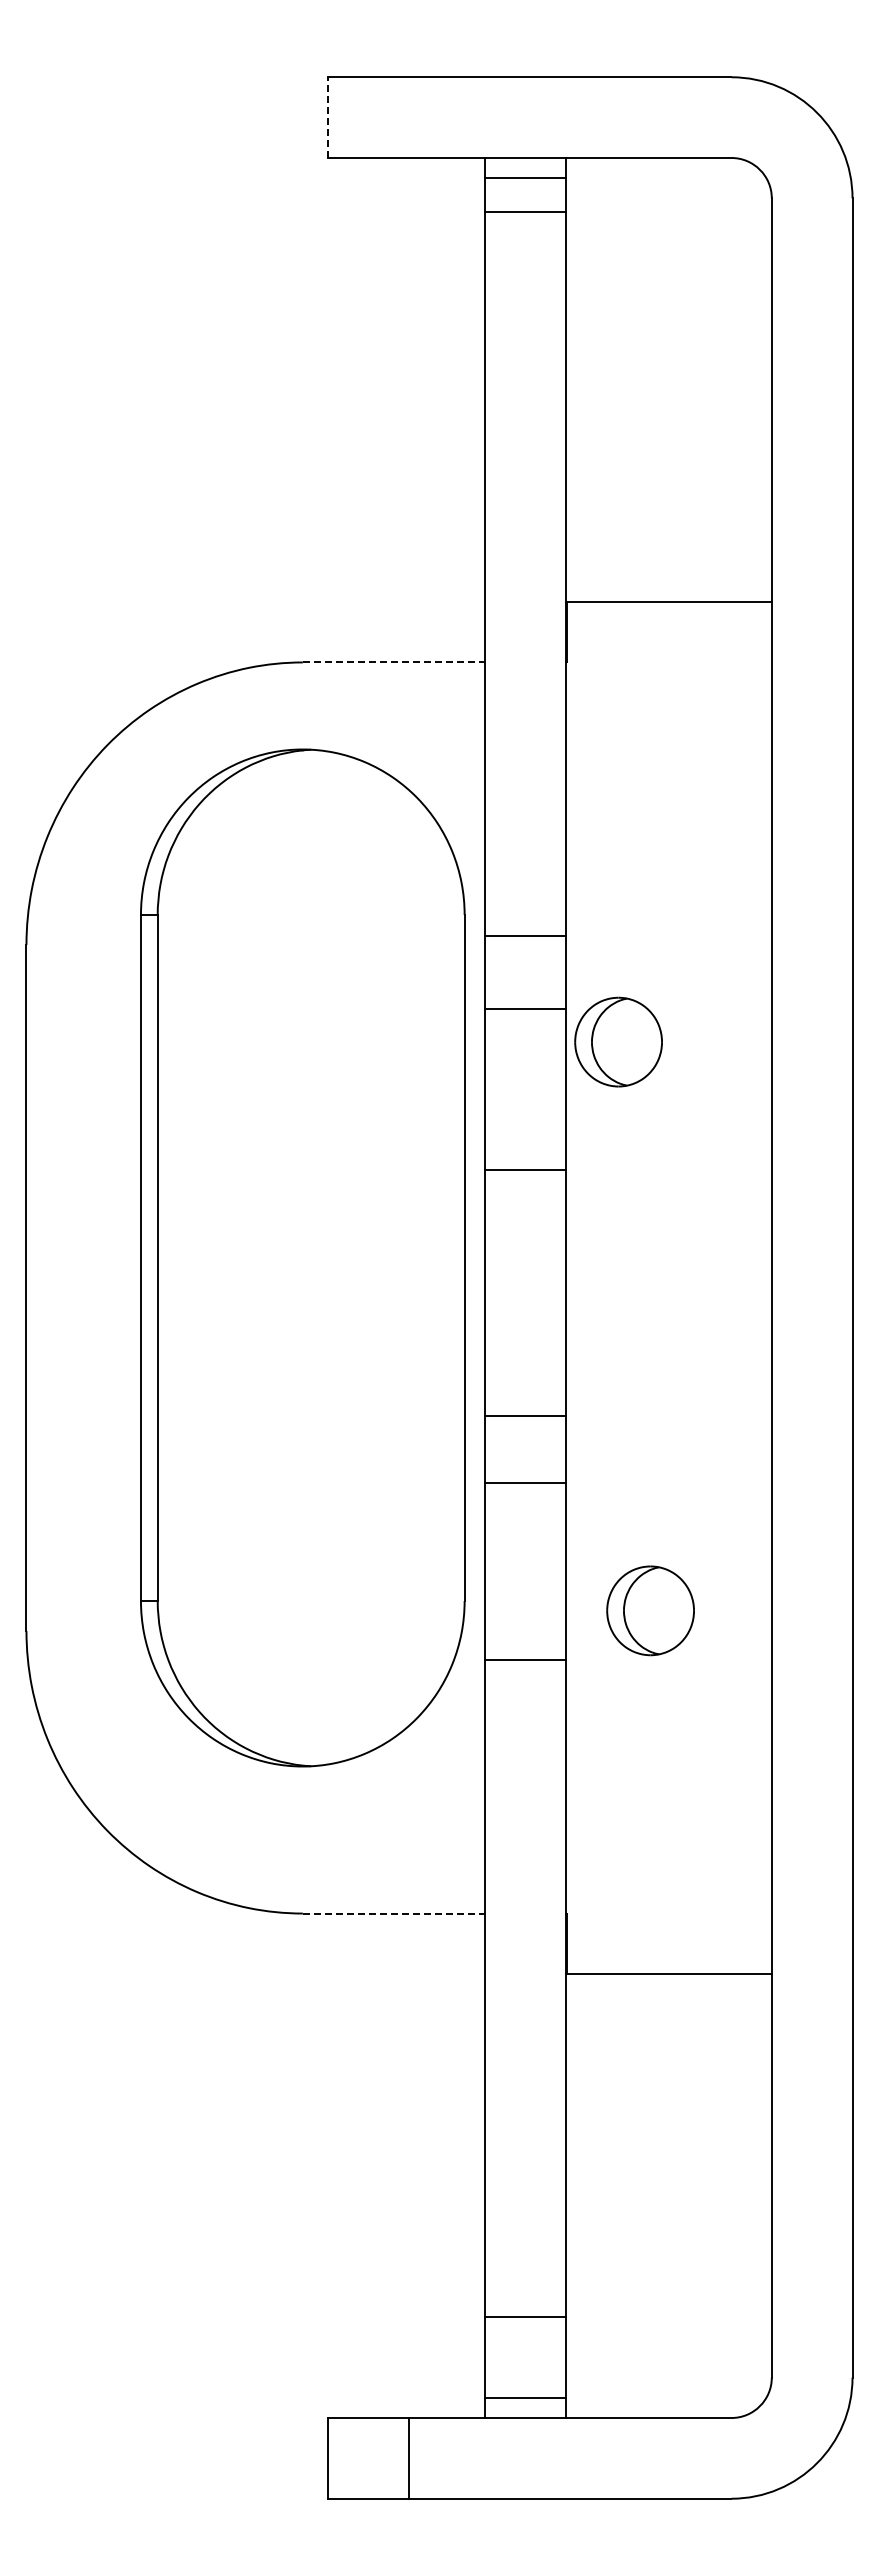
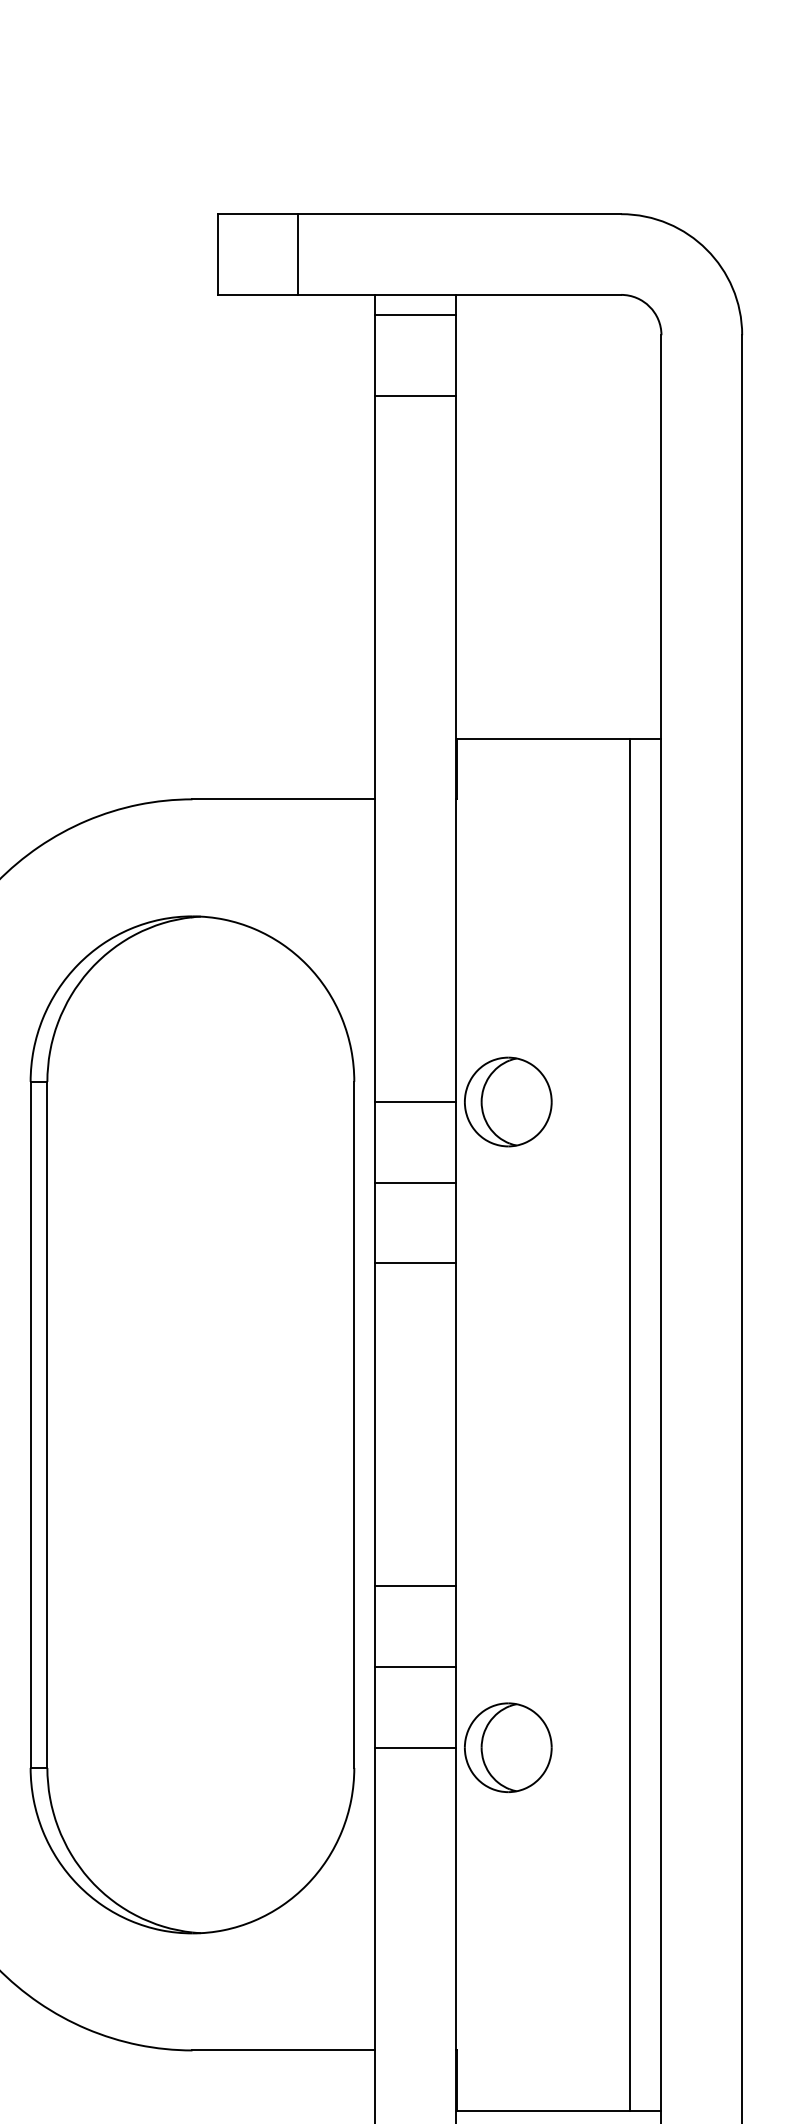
line: (327, 117) -> (217, 254), dashed -> solid
line: (408, 117) -> (298, 254), added
line: (525, 211) -> (415, 395), moved
line: (394, 662) -> (284, 799), dashed -> solid
line: (525, 936) -> (415, 1102), moved
line: (525, 1008) -> (415, 1182), moved
part: (618, 1041) -> (508, 1101), moved
line: (525, 1169) -> (415, 1263), moved
part: (302, 1257) -> (192, 1424), moved
line: (739, 1287) -> (629, 1424), added
line: (525, 1416) -> (415, 1586), moved
line: (525, 1483) -> (415, 1667), moved
part: (650, 1610) -> (508, 1747), moved
line: (525, 1659) -> (415, 1747), moved
line: (394, 1913) -> (284, 2050), dashed -> solid

